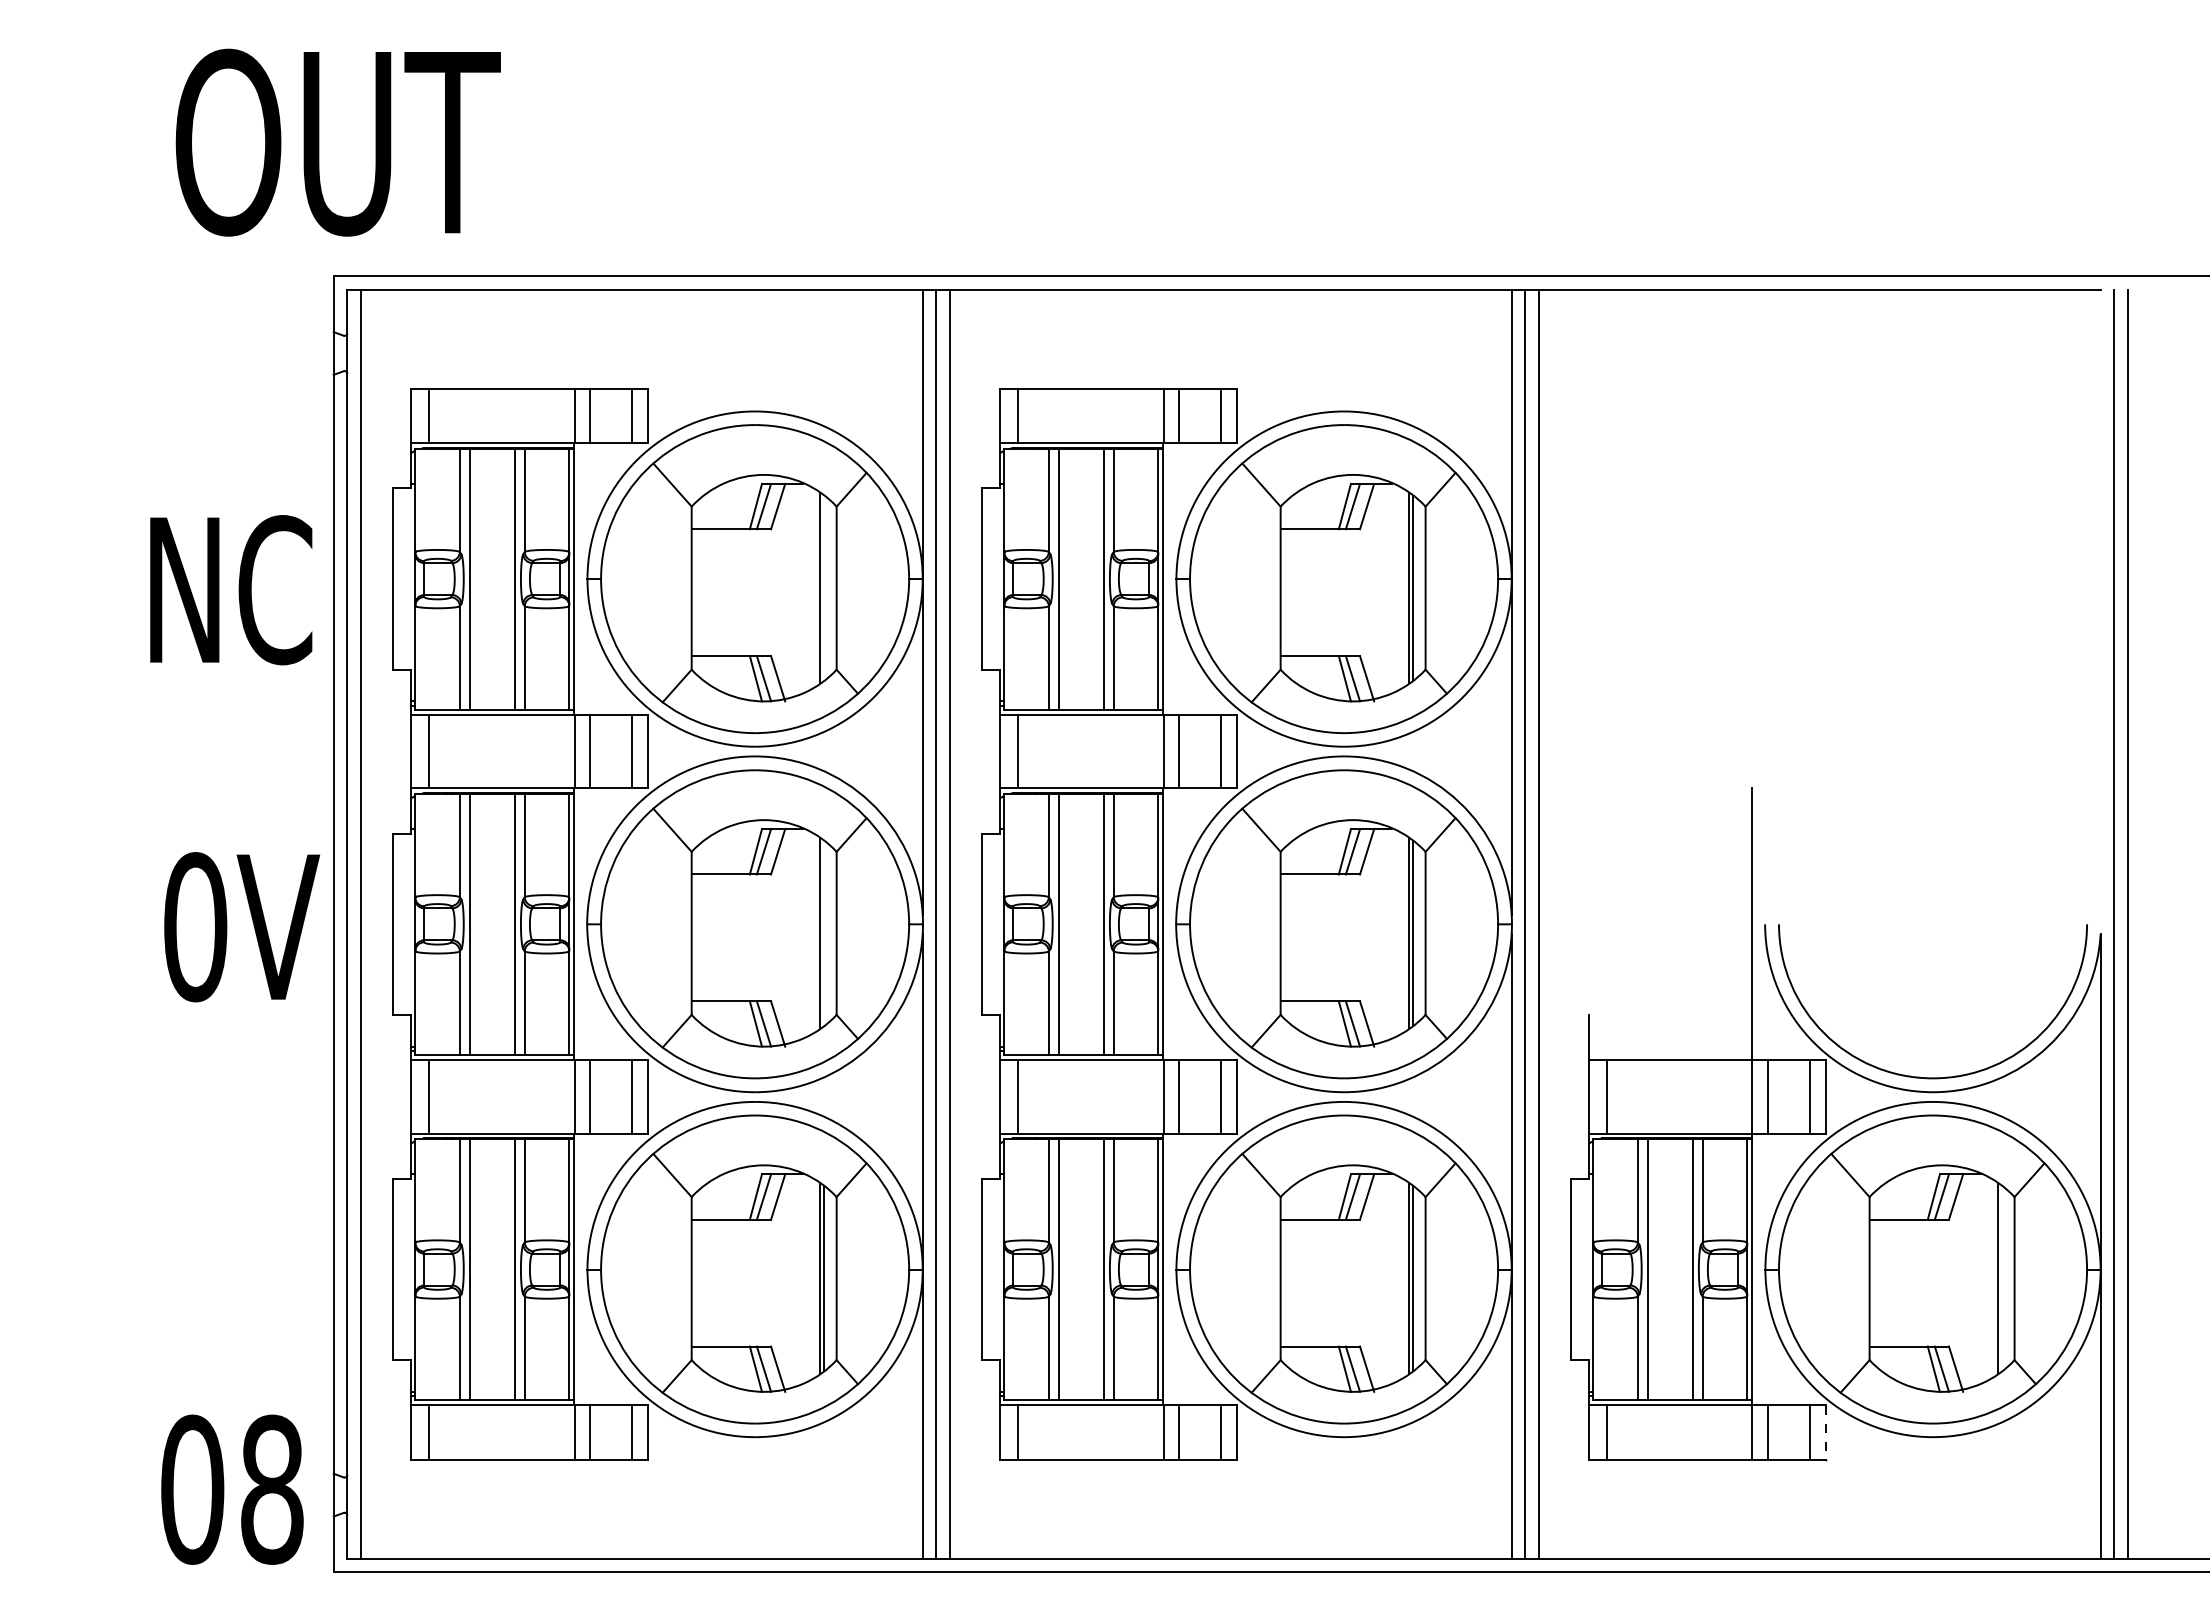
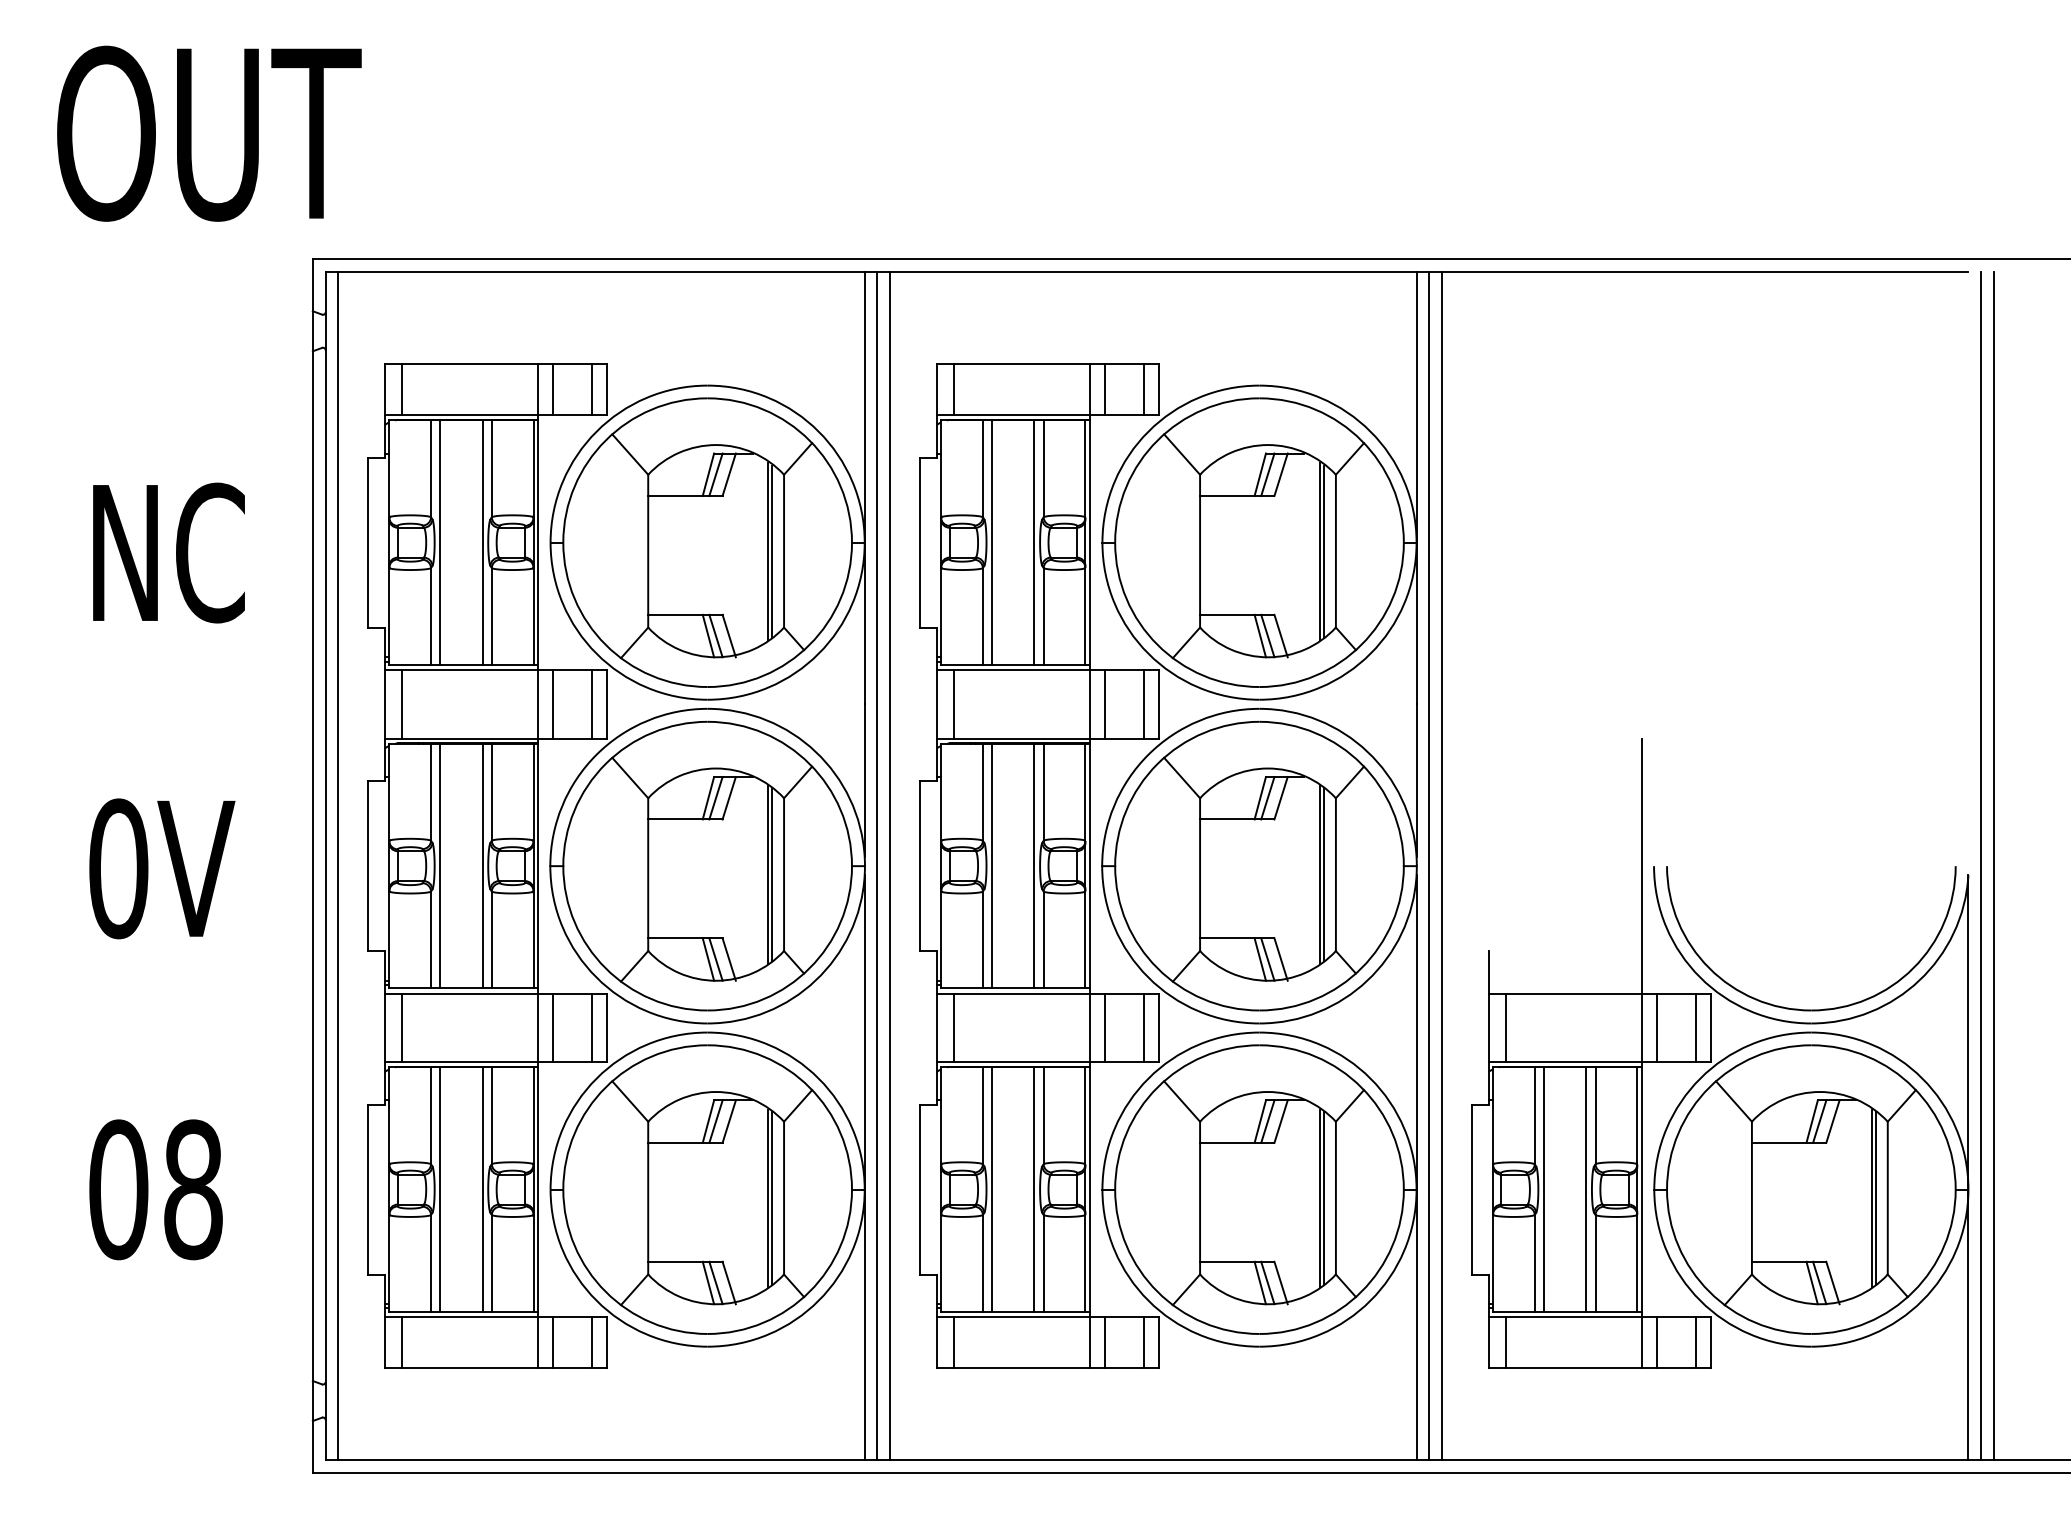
text: (337, 142) -> (208, 133), moved
line: (823, 587) -> (771, 550), added
text: (231, 590) -> (169, 553), moved
text: (241, 927) -> (161, 869), moved
line: (823, 933) -> (771, 874), added
line: (2001, 1278) -> (1875, 1198), added
line: (1825, 1433) -> (1710, 1343), dashed -> solid
text: (232, 1489) -> (156, 1189), moved

